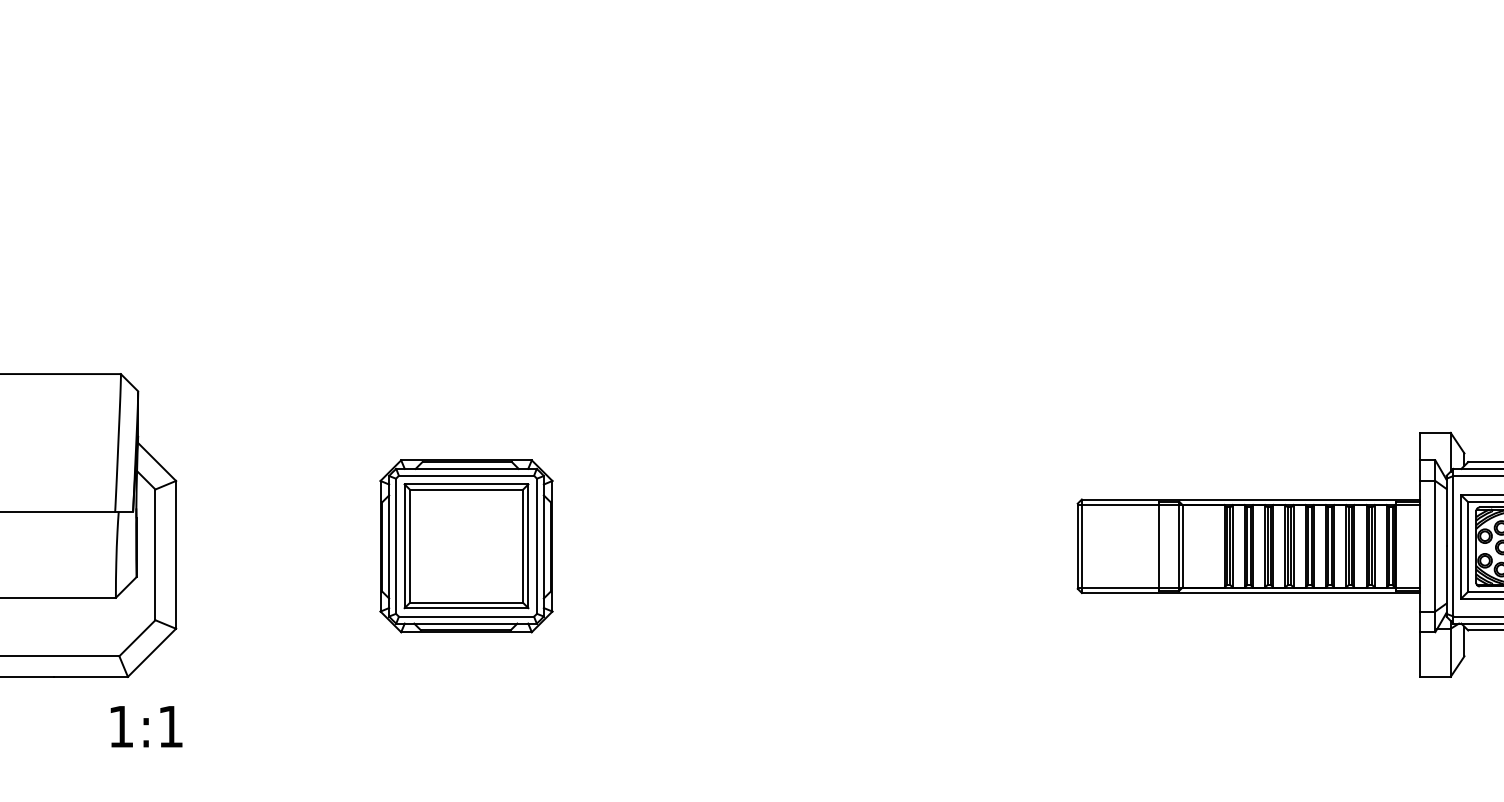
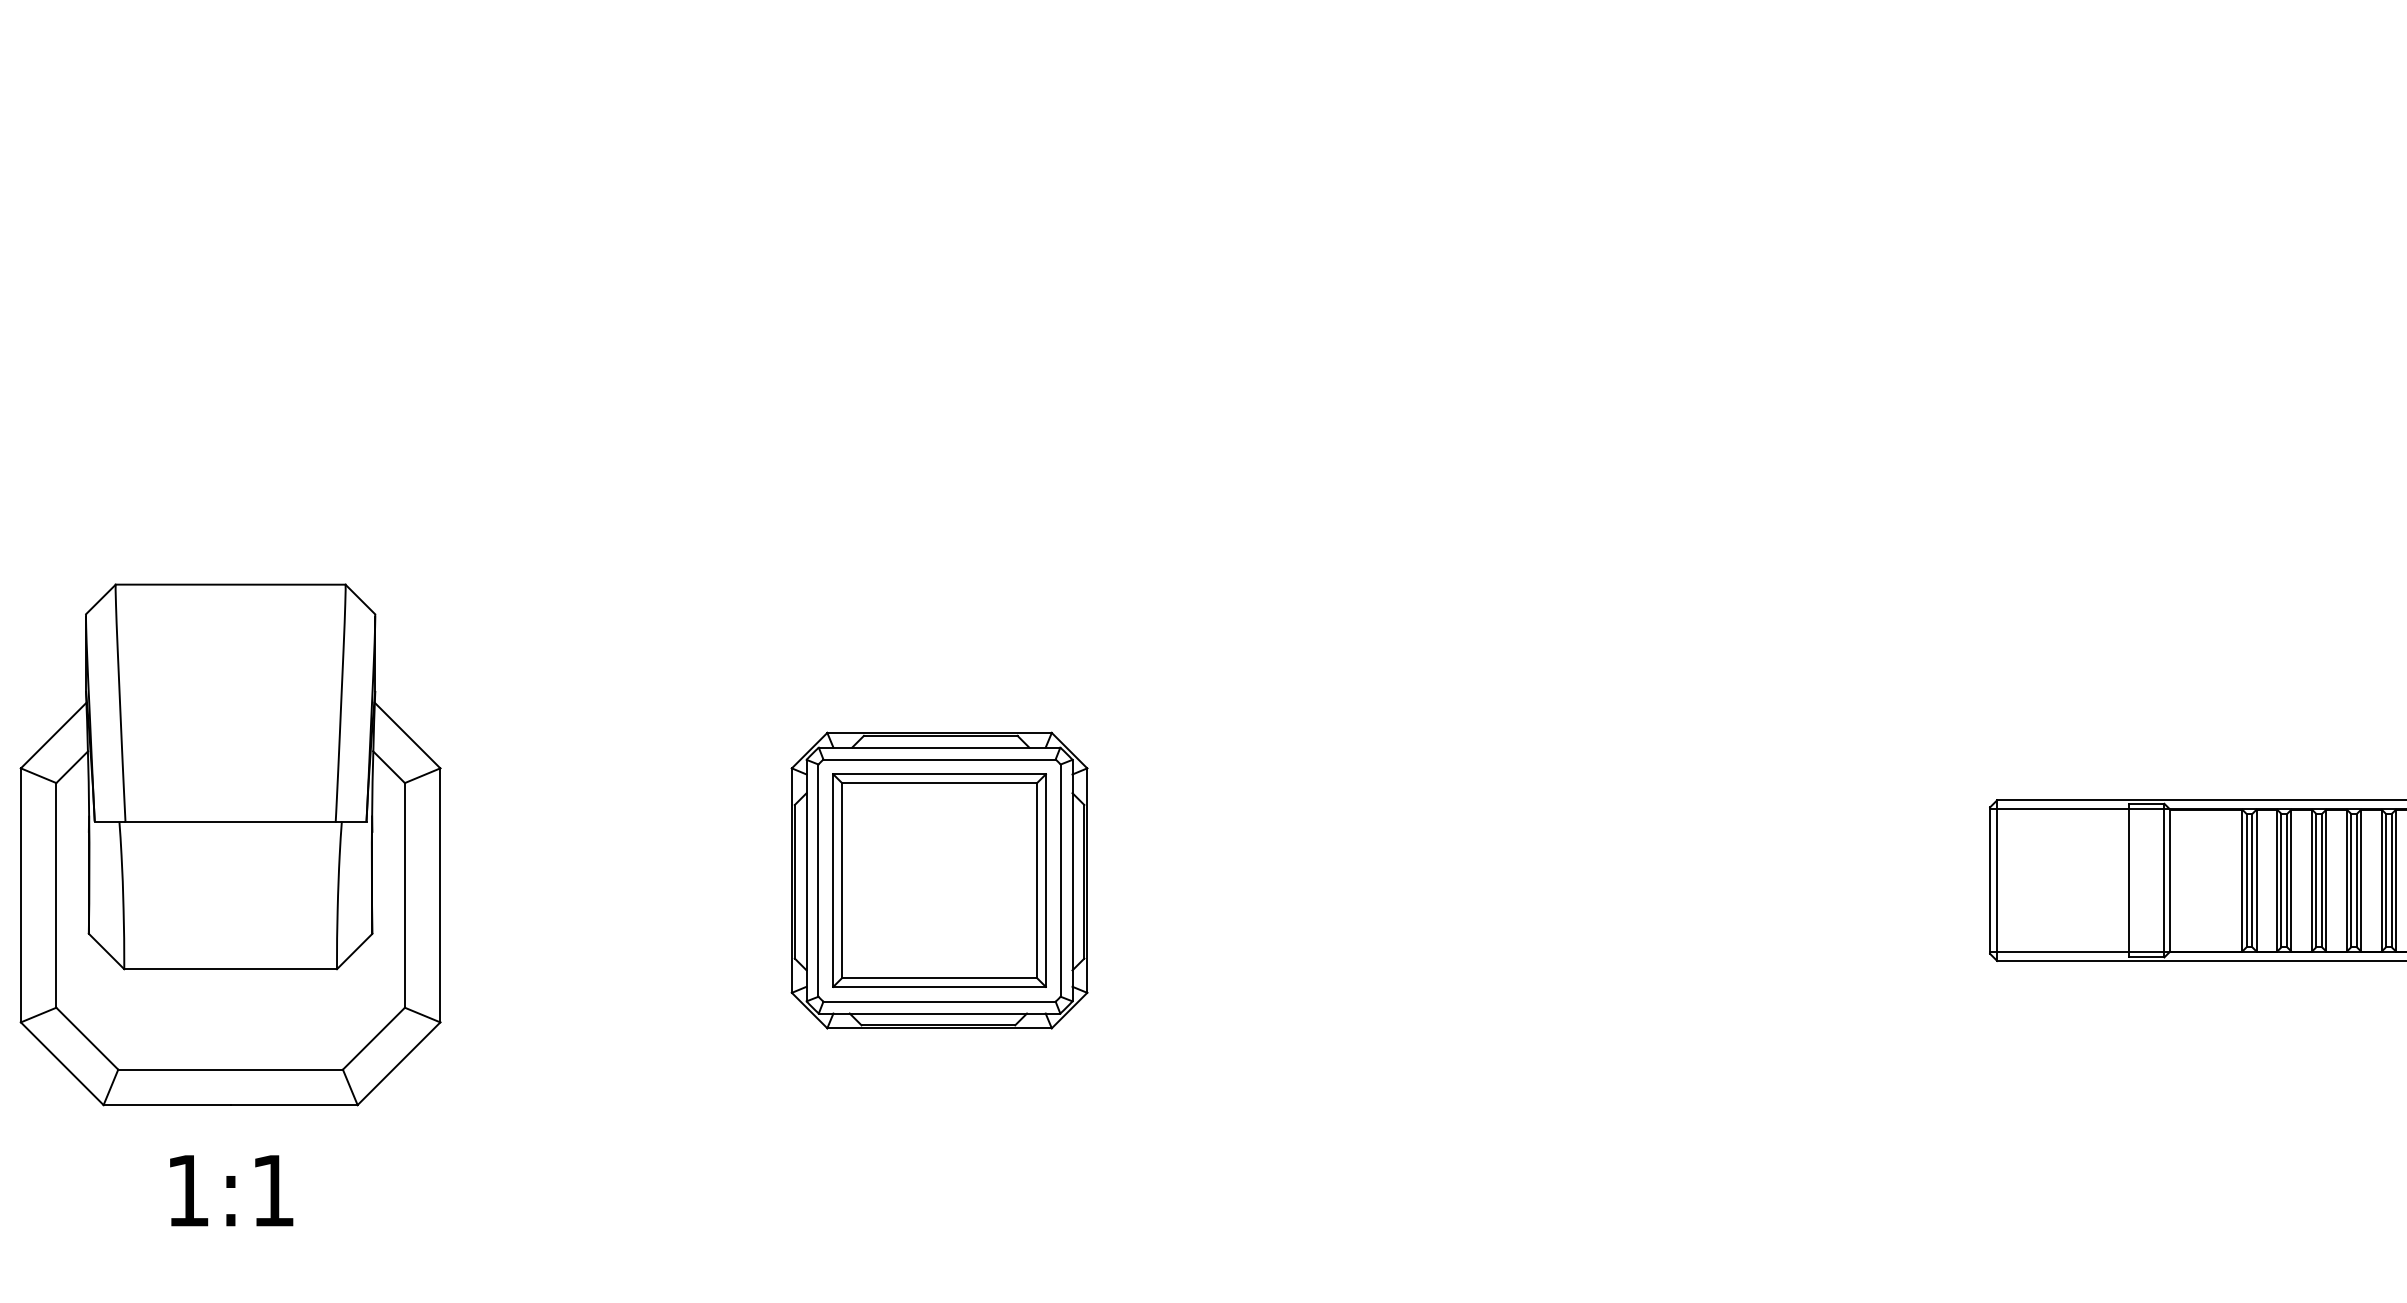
text: (146, 726) -> (231, 1190), moved

